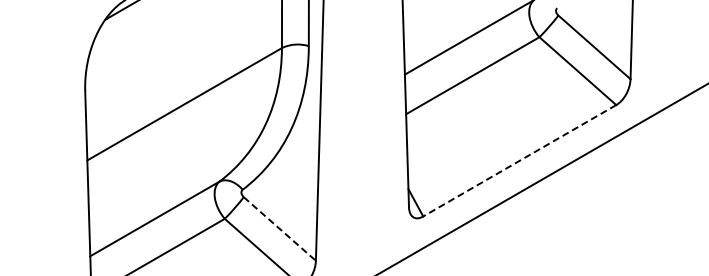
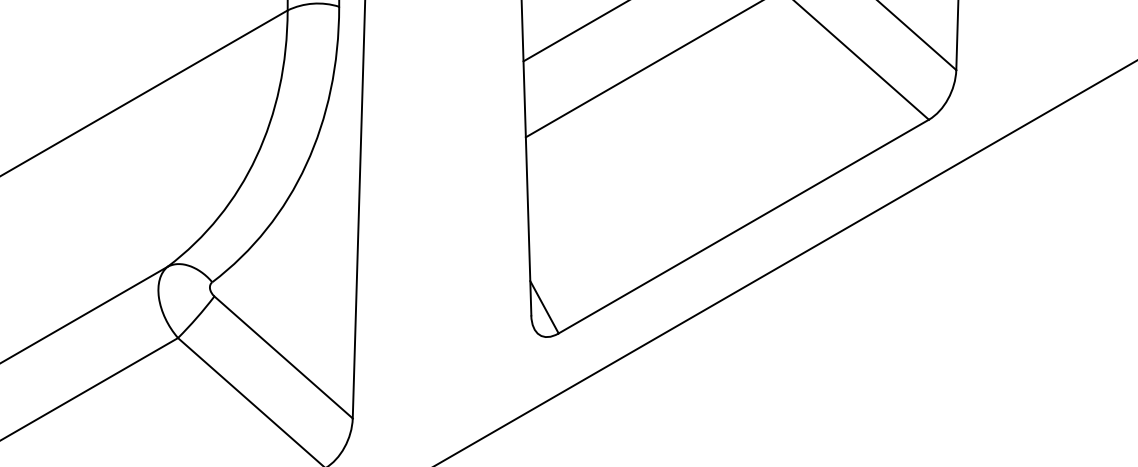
line: (519, 161) -> (743, 227), dashed -> solid
line: (280, 229) -> (284, 358), dashed -> solid

